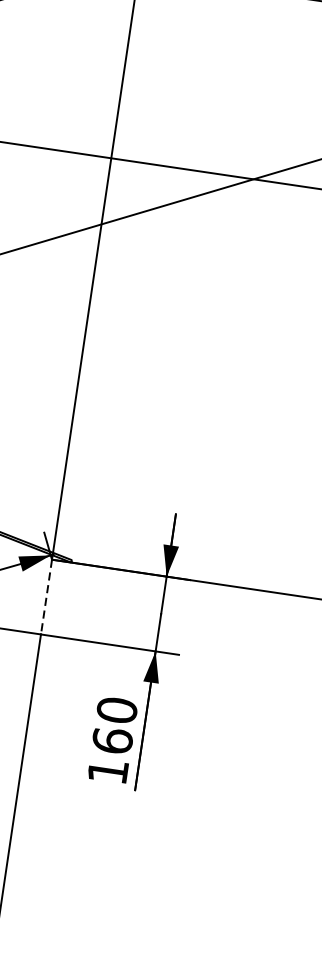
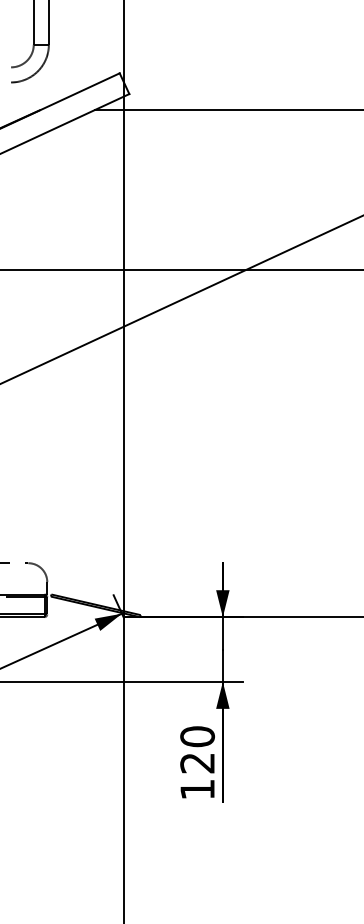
line: (46, 598) -> (123, 650), dashed -> solid
text: (112, 740) -> (197, 762), 160 -> 120

